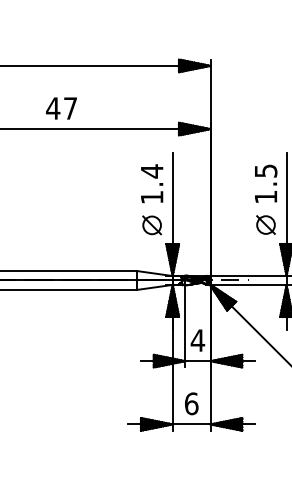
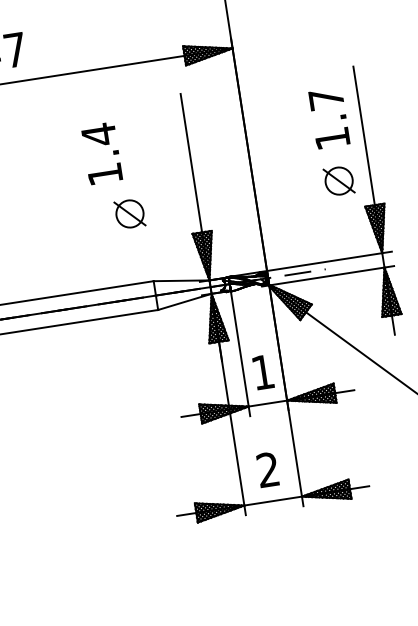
text: (266, 170) -> (327, 98), 1.5 -> 1.7
text: (152, 183) -> (102, 153), moved
part: (152, 225) -> (130, 214), moved
text: (197, 340) -> (262, 372), 4 -> 1
text: (191, 403) -> (267, 469), 6 -> 2

